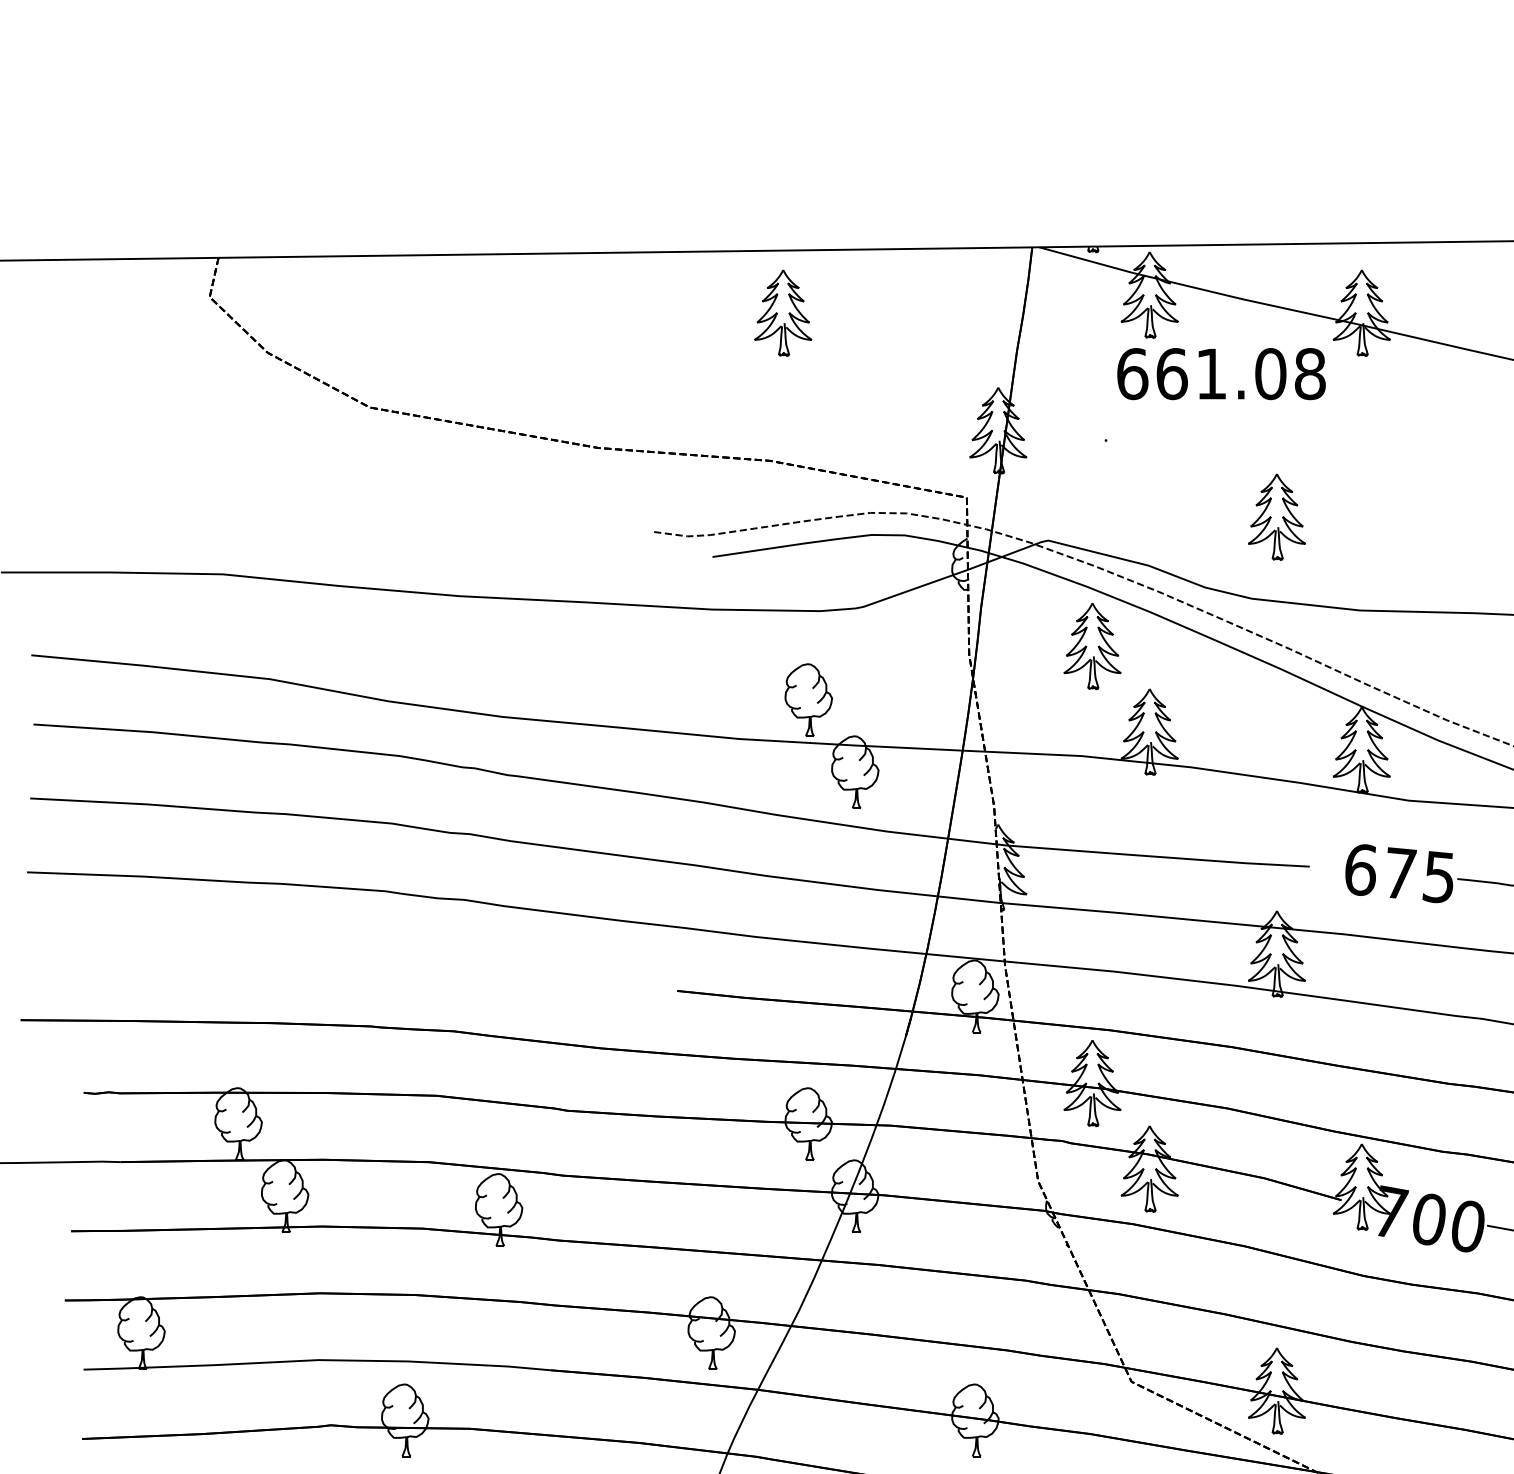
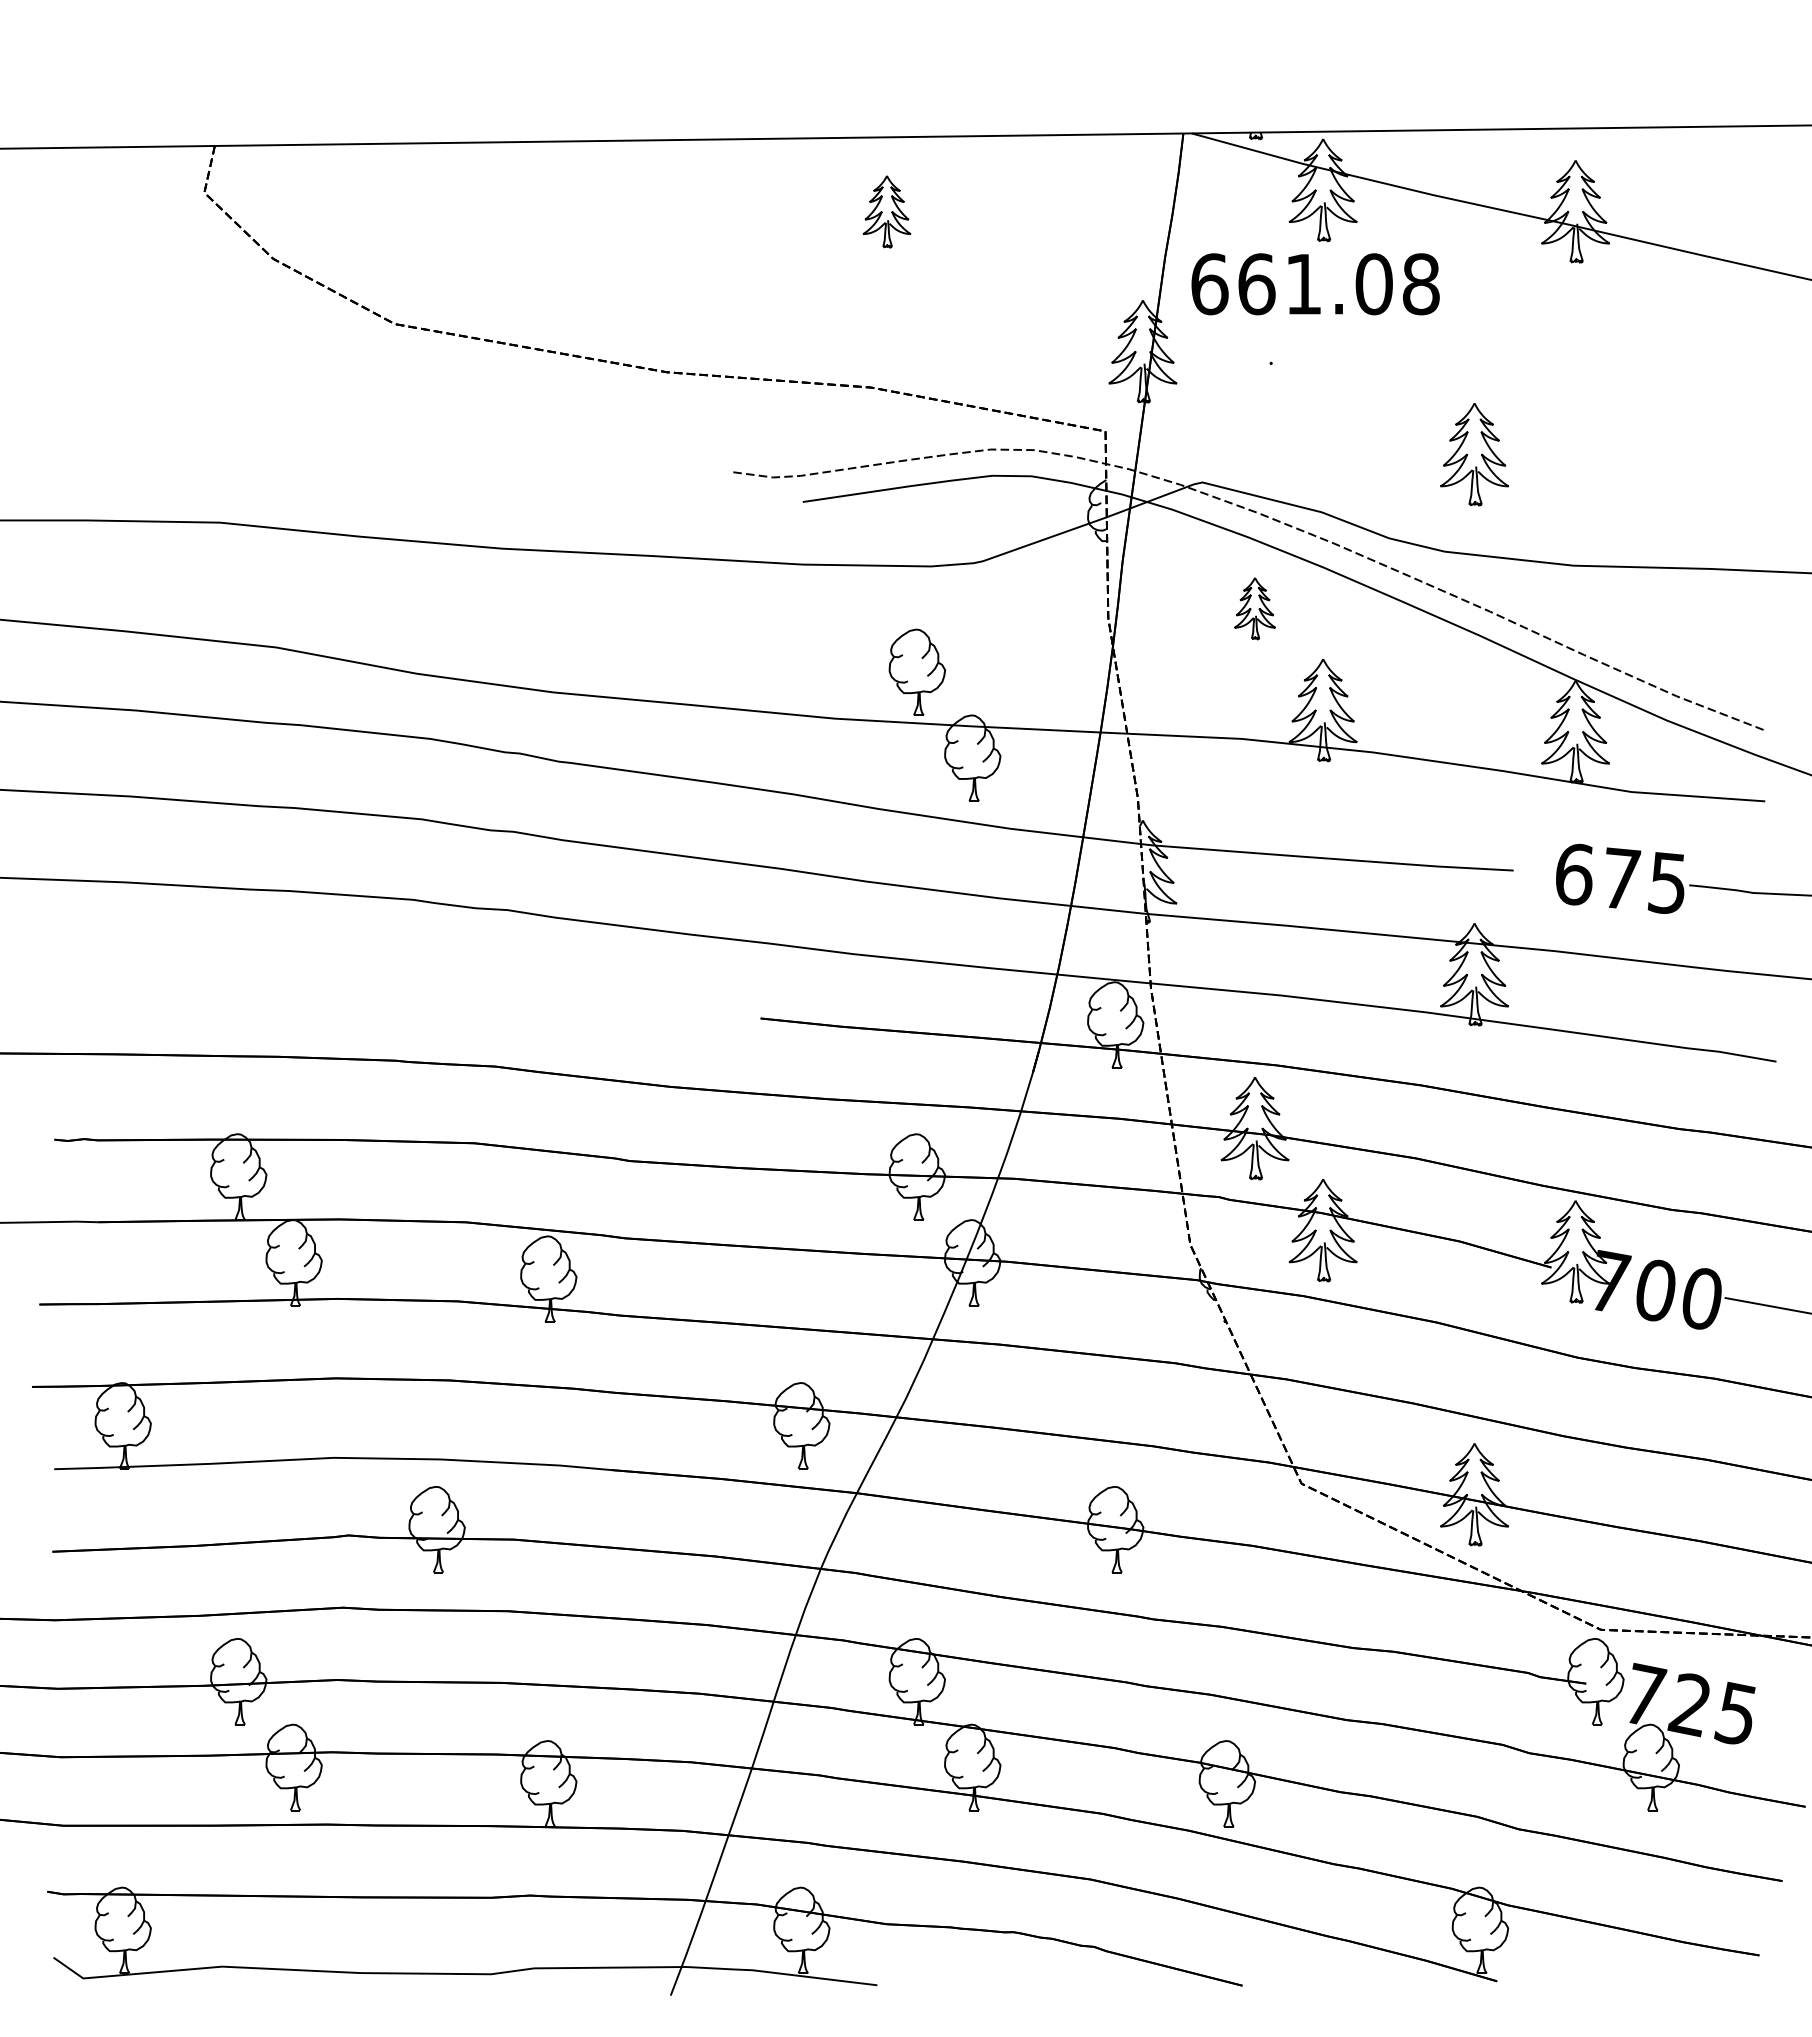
part: (782, 312) -> (886, 211), size x0.7
text: (1221, 374) -> (1315, 284), moved
part: (1092, 646) -> (1254, 608), size x0.6

